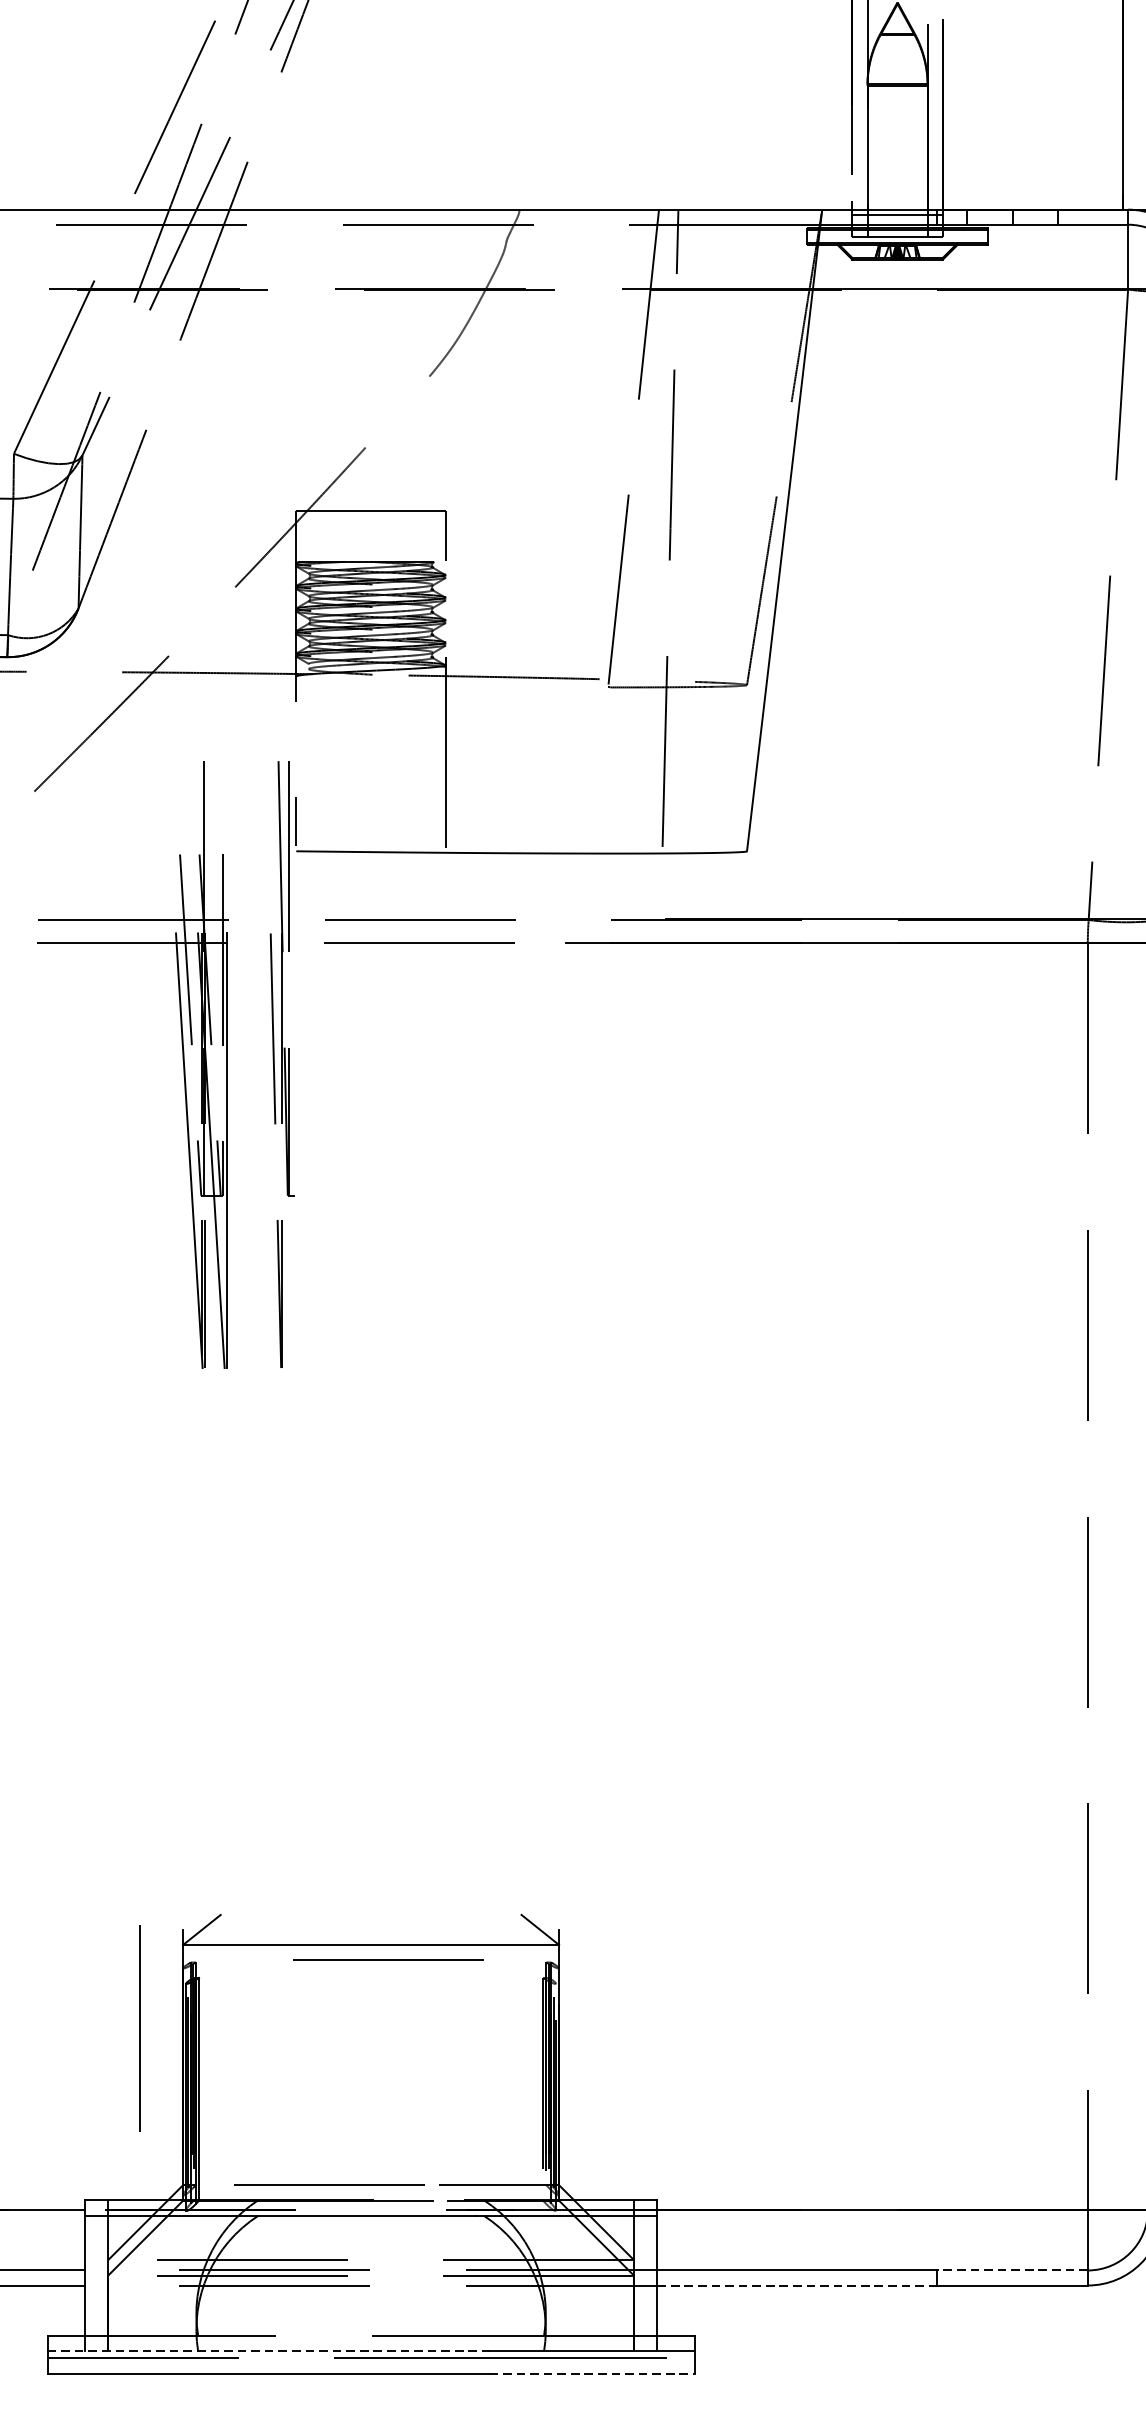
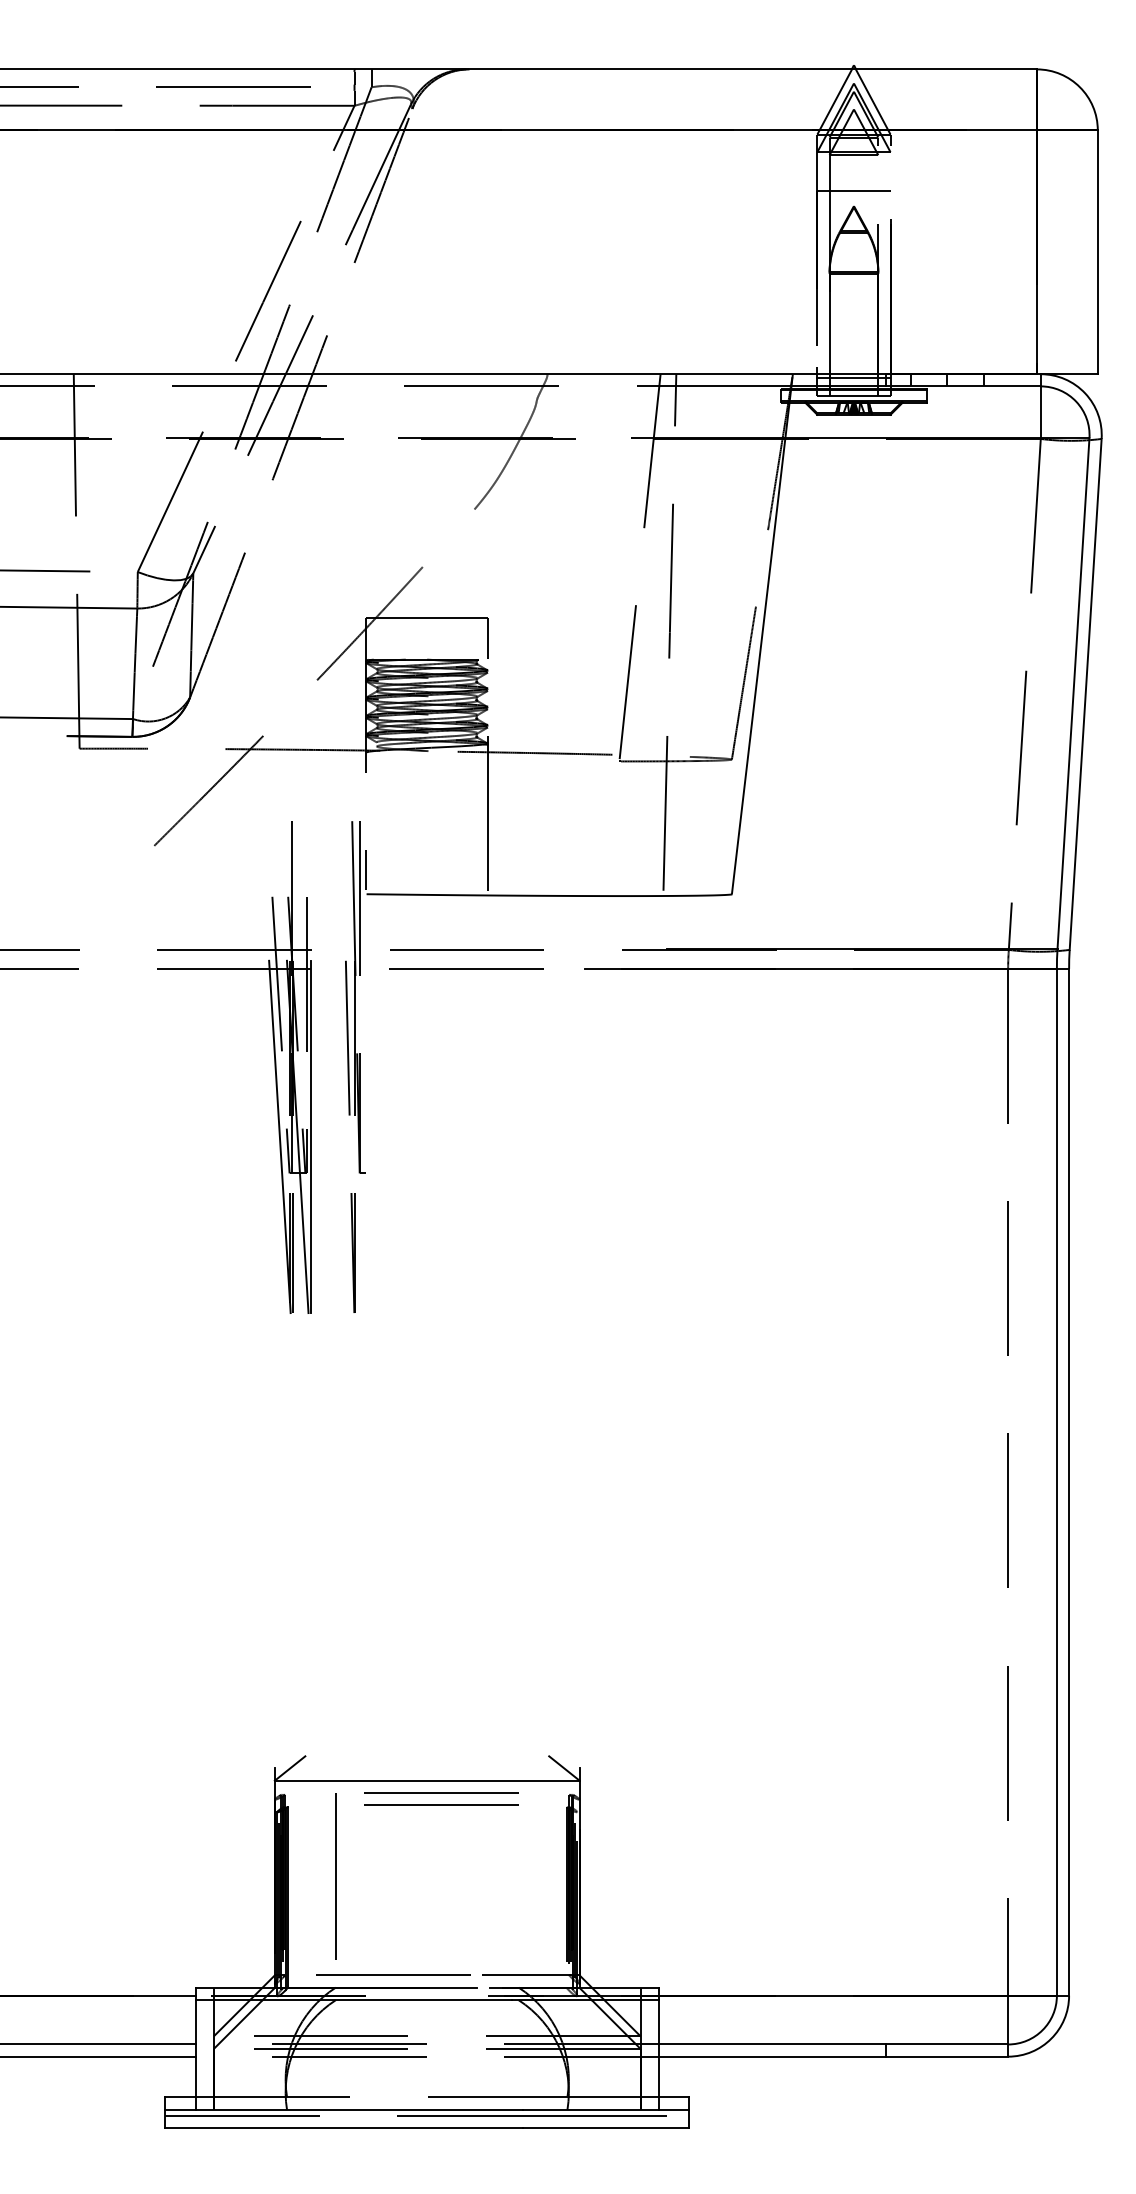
line: (388, 1974) -> (441, 1804), added
line: (139, 2028) -> (335, 1876), moved
line: (1012, 2270) -> (947, 2044), dashed -> solid
line: (797, 2285) -> (772, 2056), dashed -> solid
line: (269, 2350) -> (344, 2109), dashed -> solid
line: (592, 2374) -> (606, 2128), dashed -> solid

